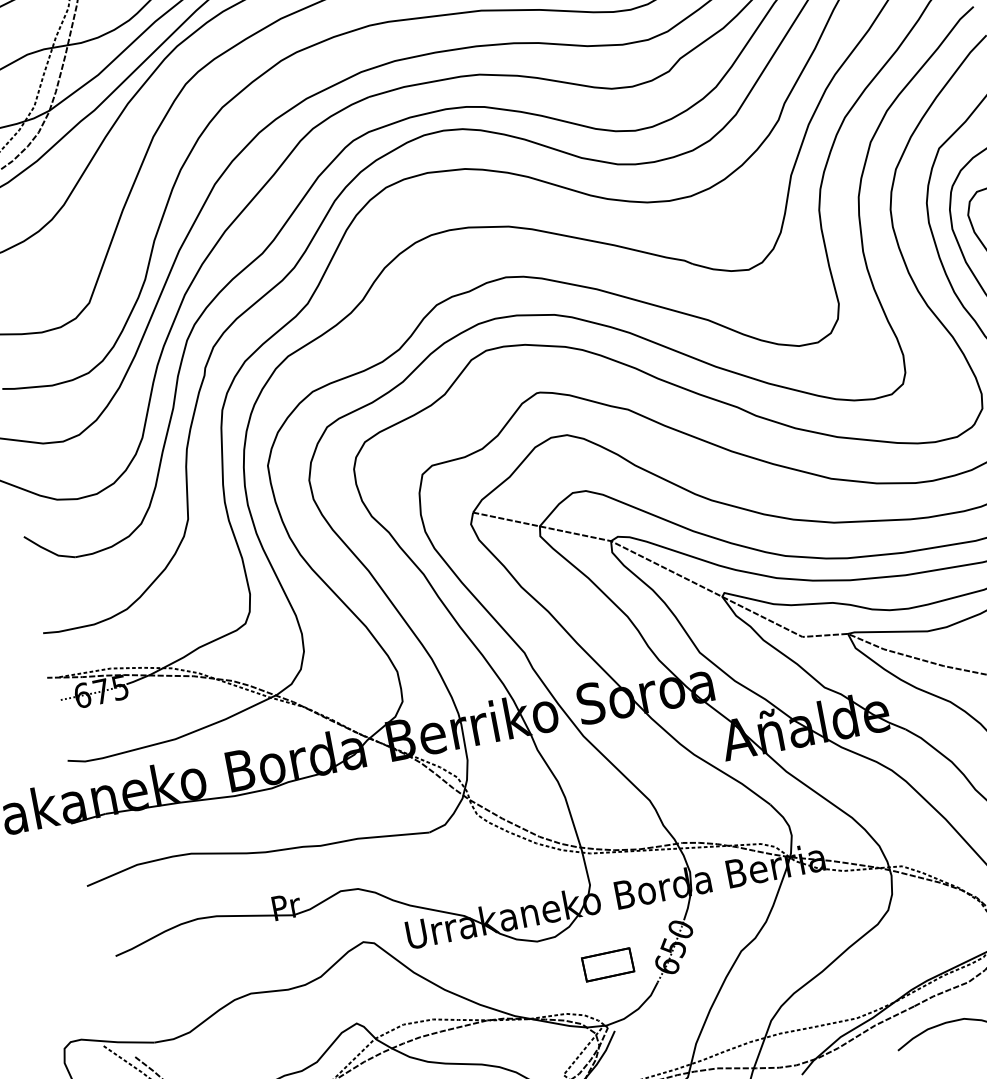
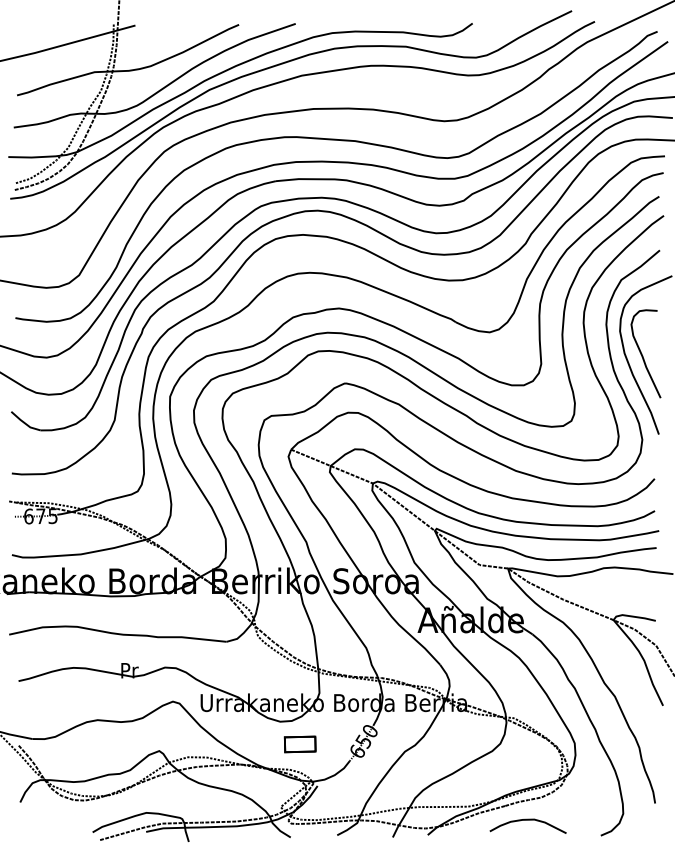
part: (606, 965) -> (299, 744), moved

